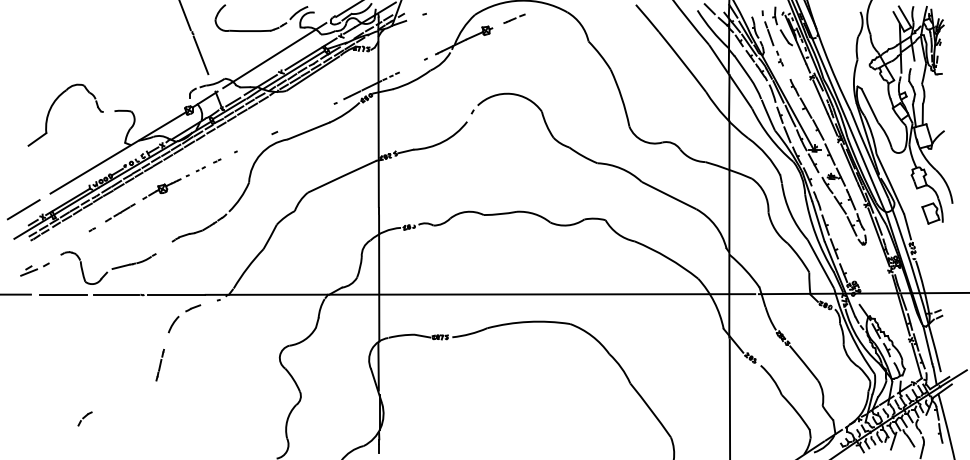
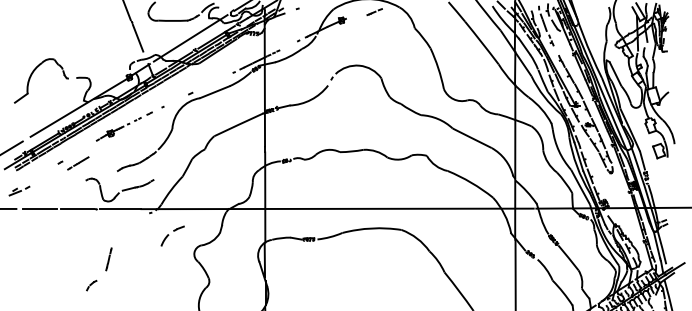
line: (514, 18) -> (374, 11), moved
line: (120, 212) -> (78, 163), moved
part: (108, 267) -> (119, 189), moved
part: (184, 318) -> (172, 236), moved
part: (84, 418) -> (91, 285), moved

